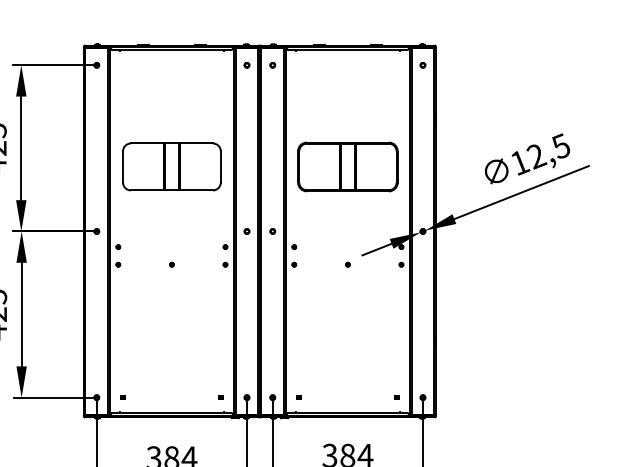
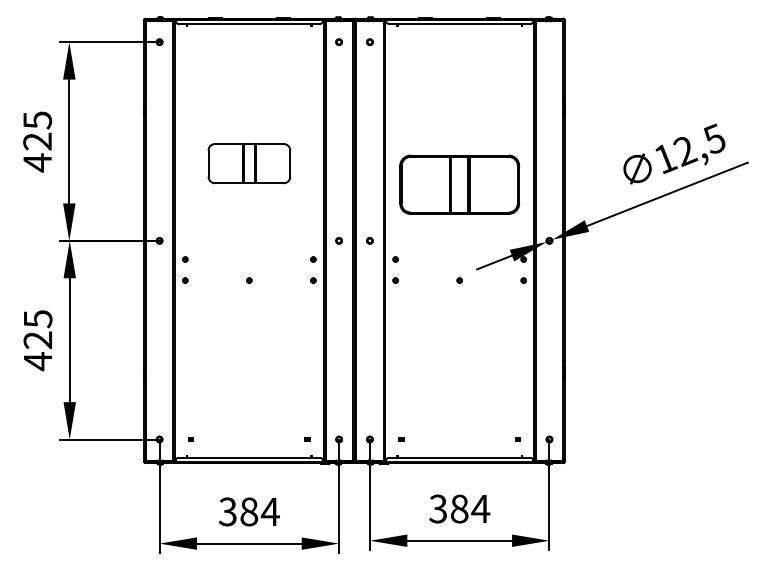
part: (423, 64) -> (549, 41), removed
part: (172, 166) -> (249, 163), size x0.7
part: (347, 166) -> (459, 184), moved

